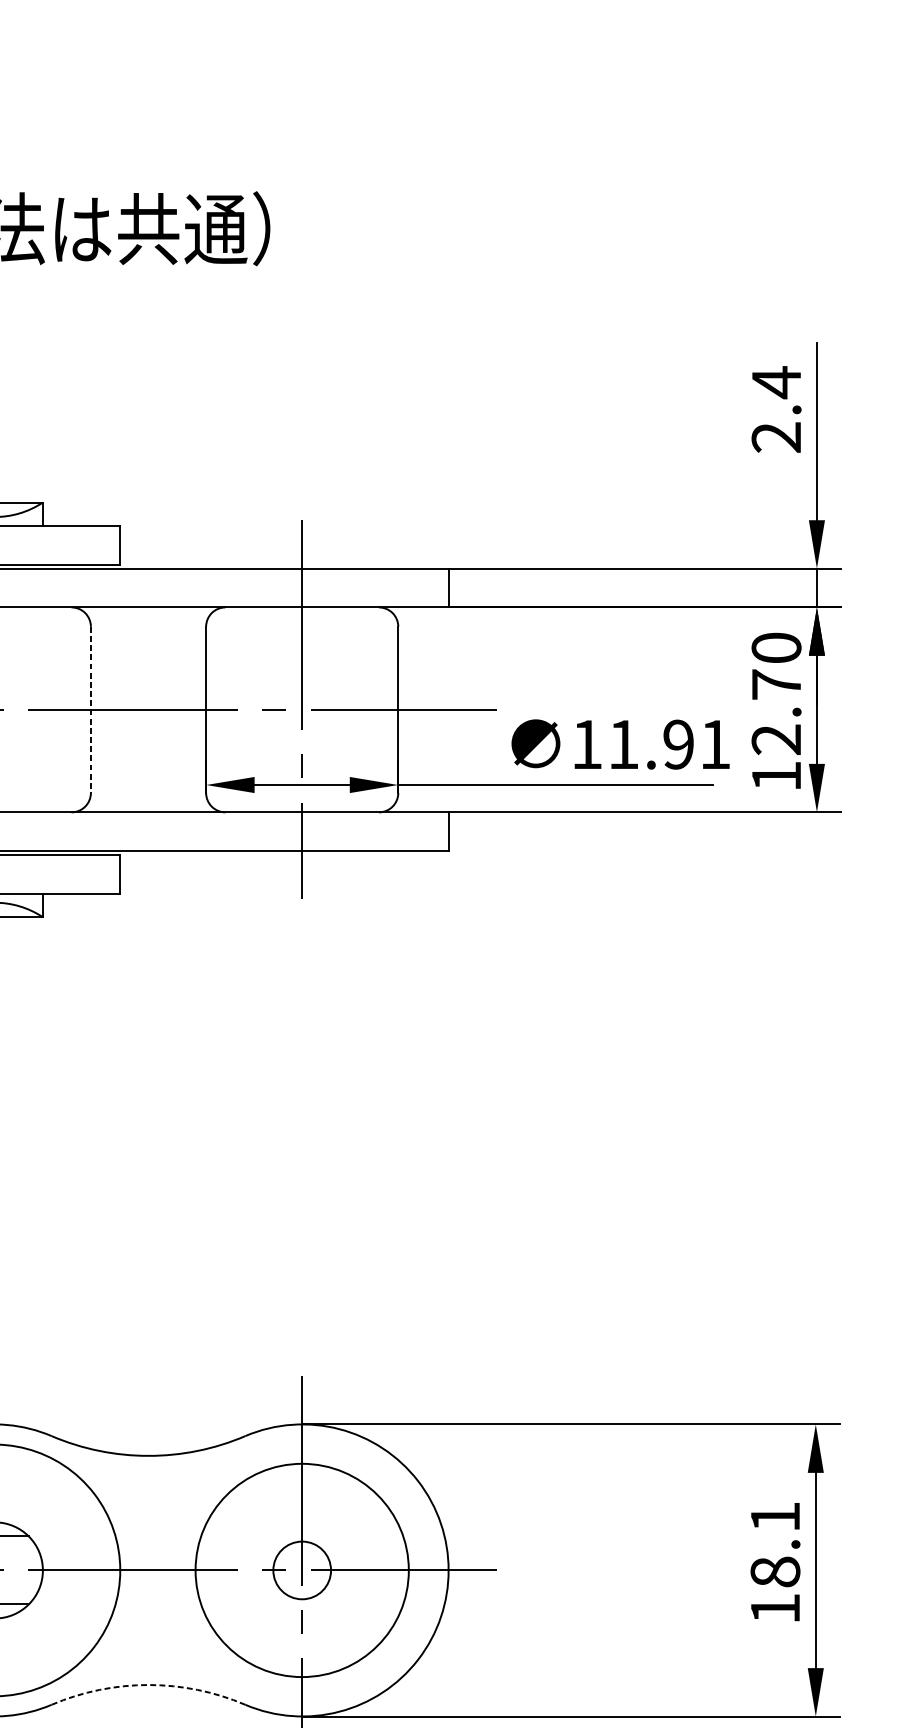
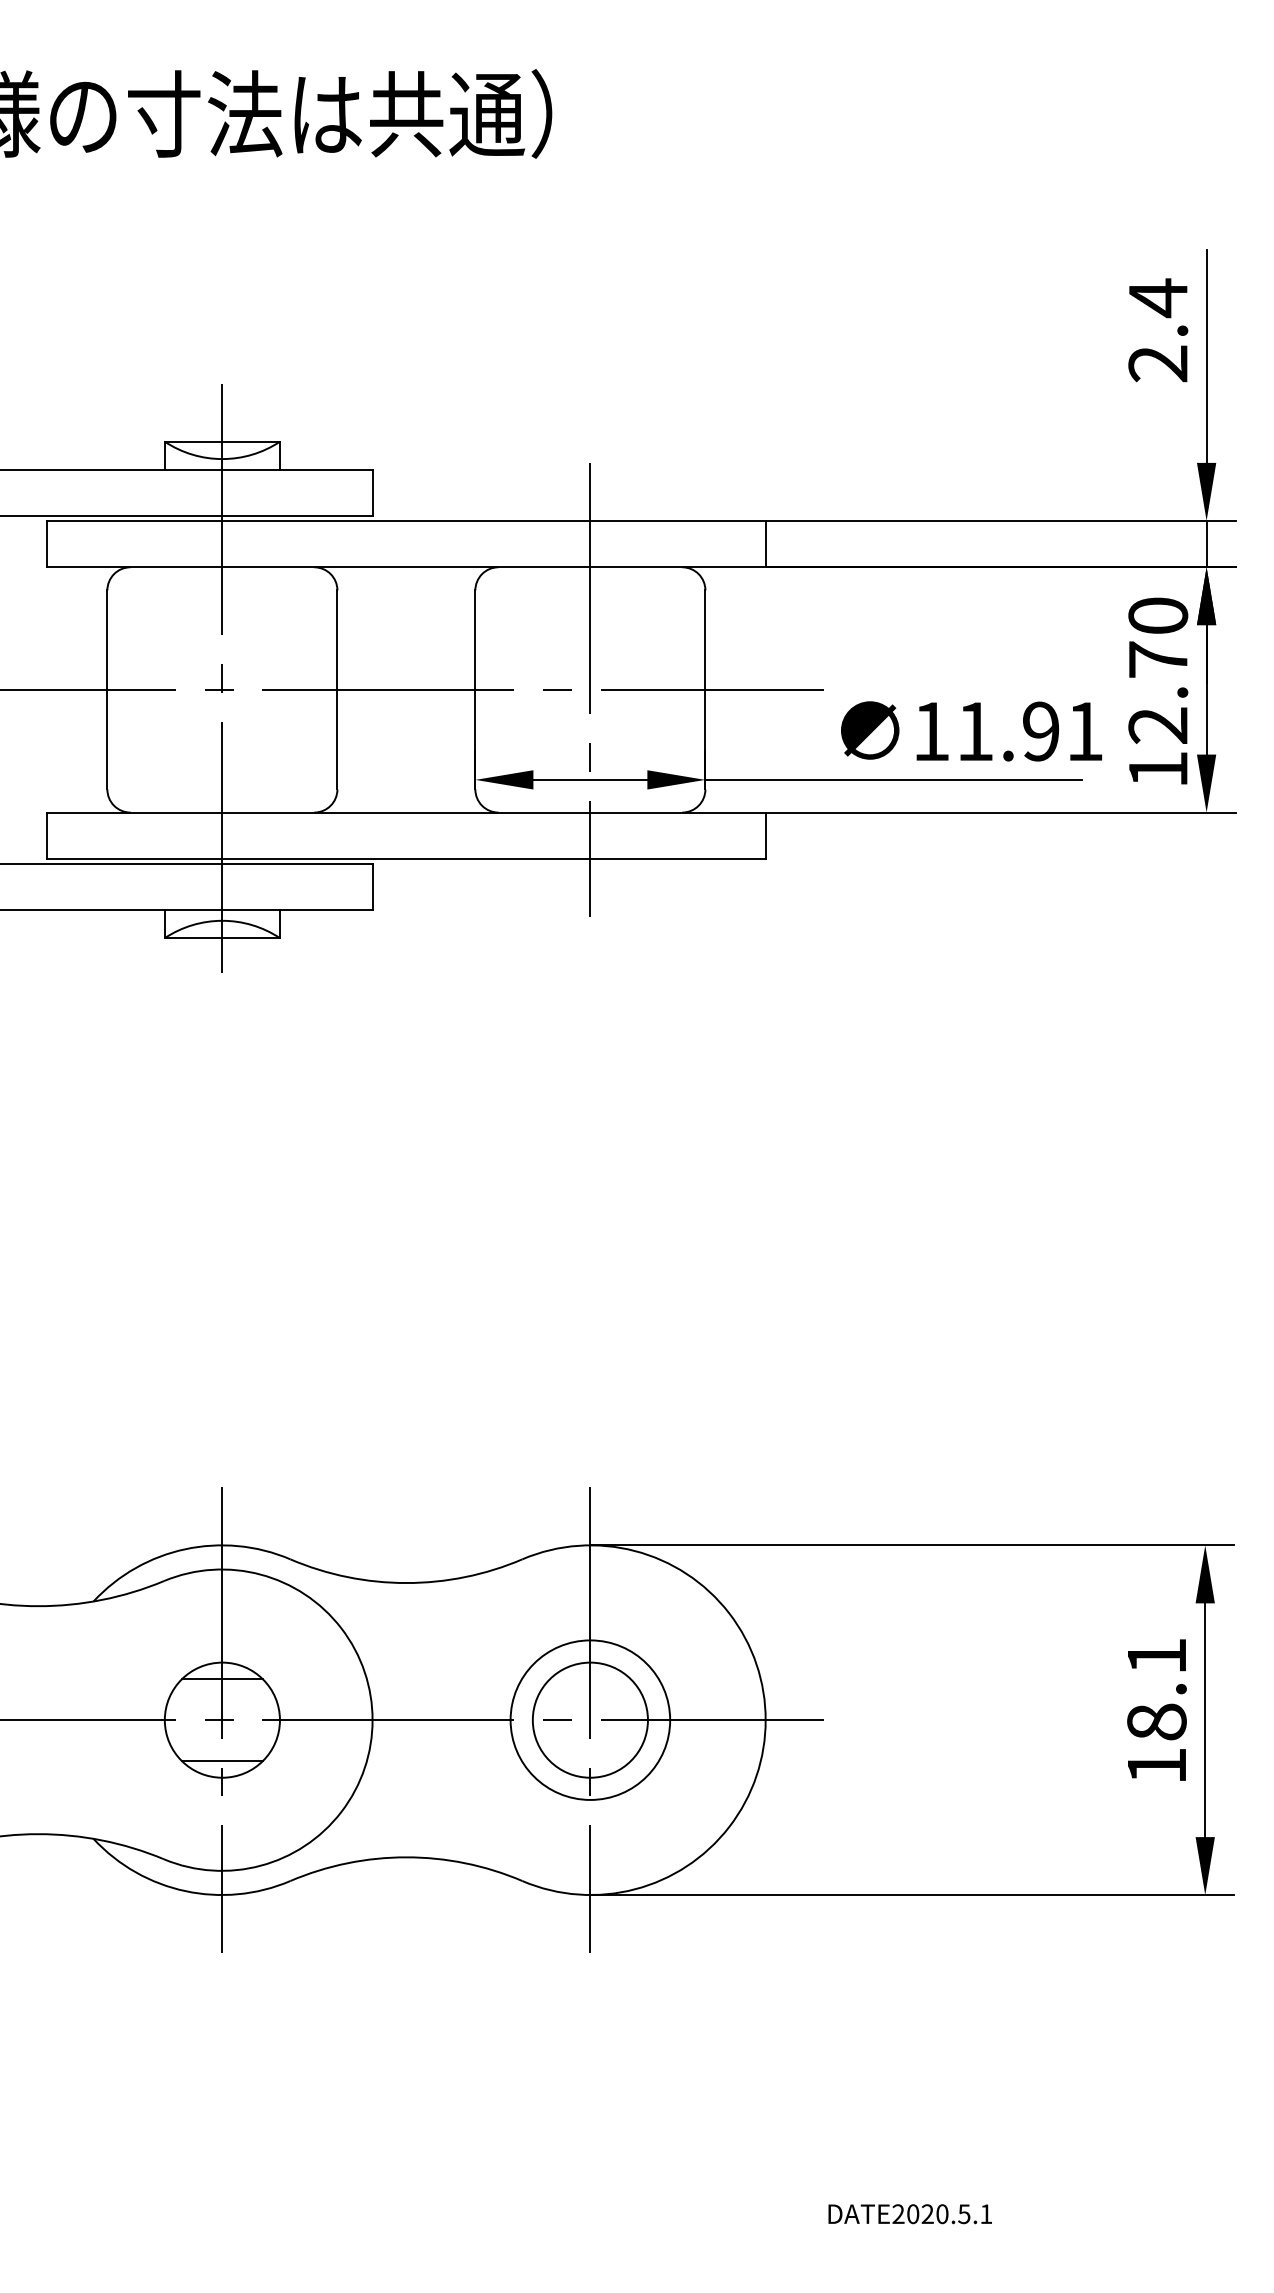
line: (90, 710) -> (337, 690), dashed -> solid
circle: (301, 1569) -> (589, 1719), size x1.67
circle: (302, 1569) -> (590, 1719), size x0.62
arc: (148, 1685) -> (406, 1857), dashed -> solid

